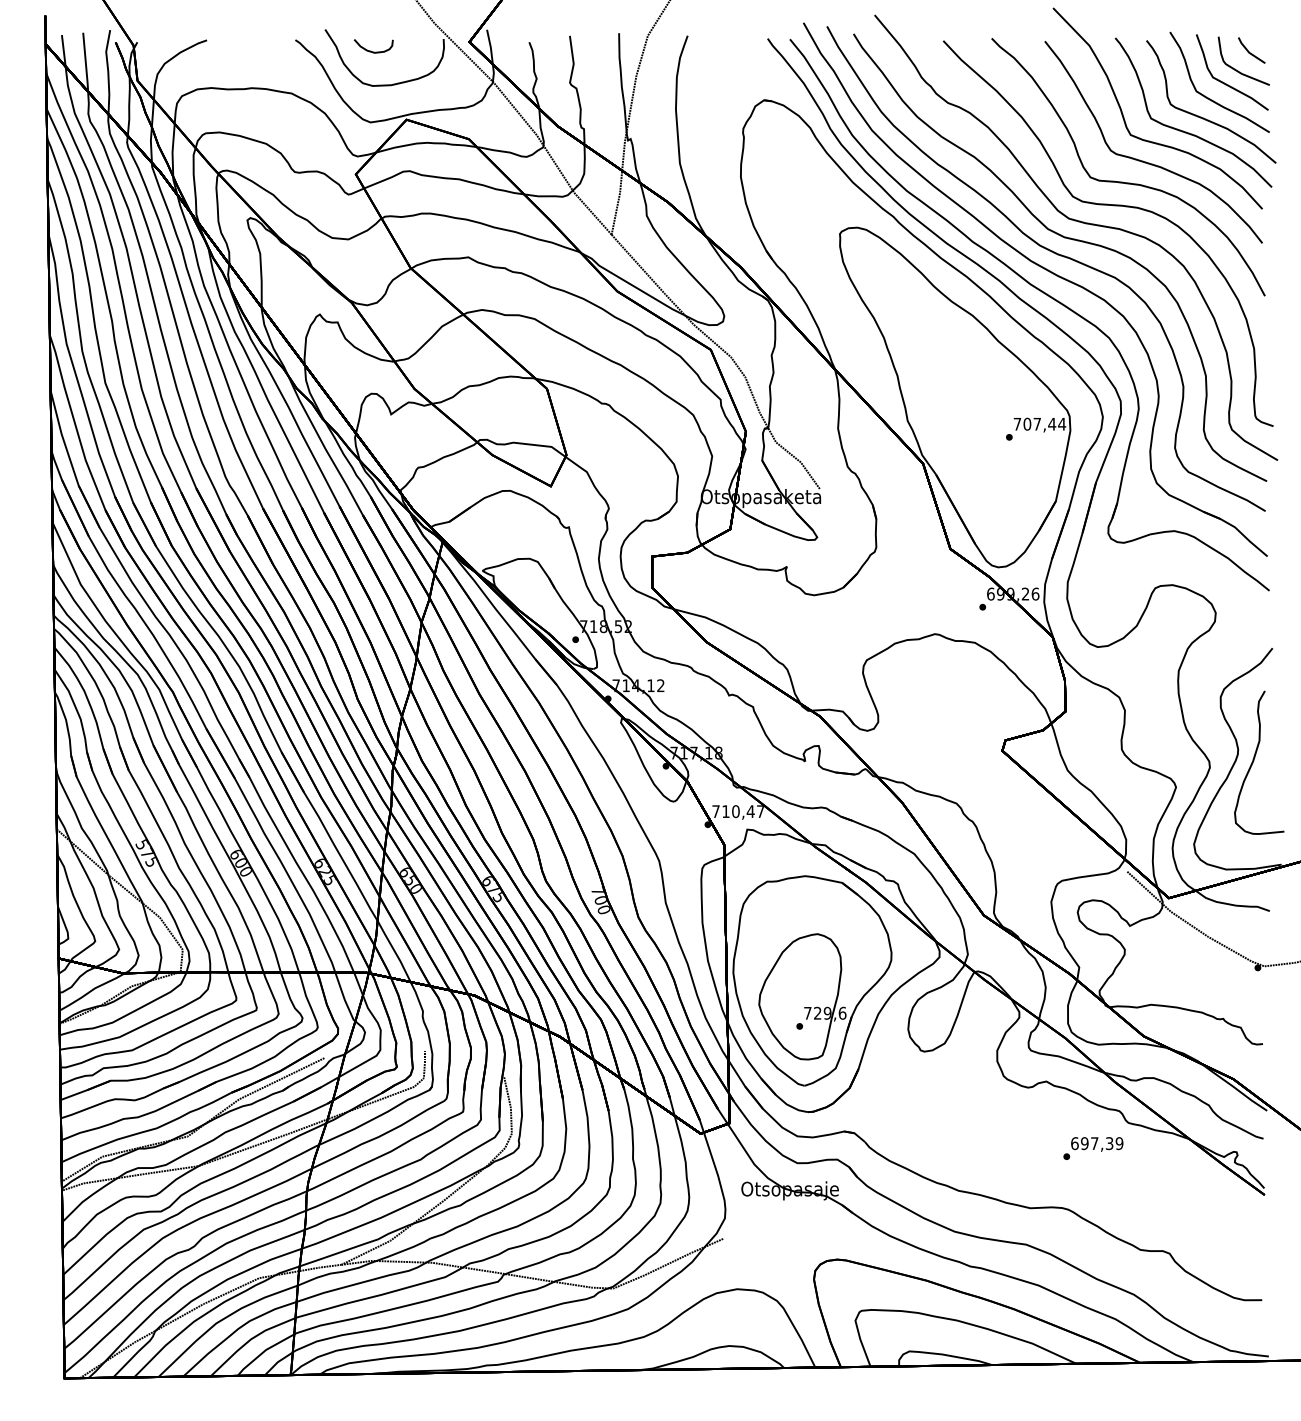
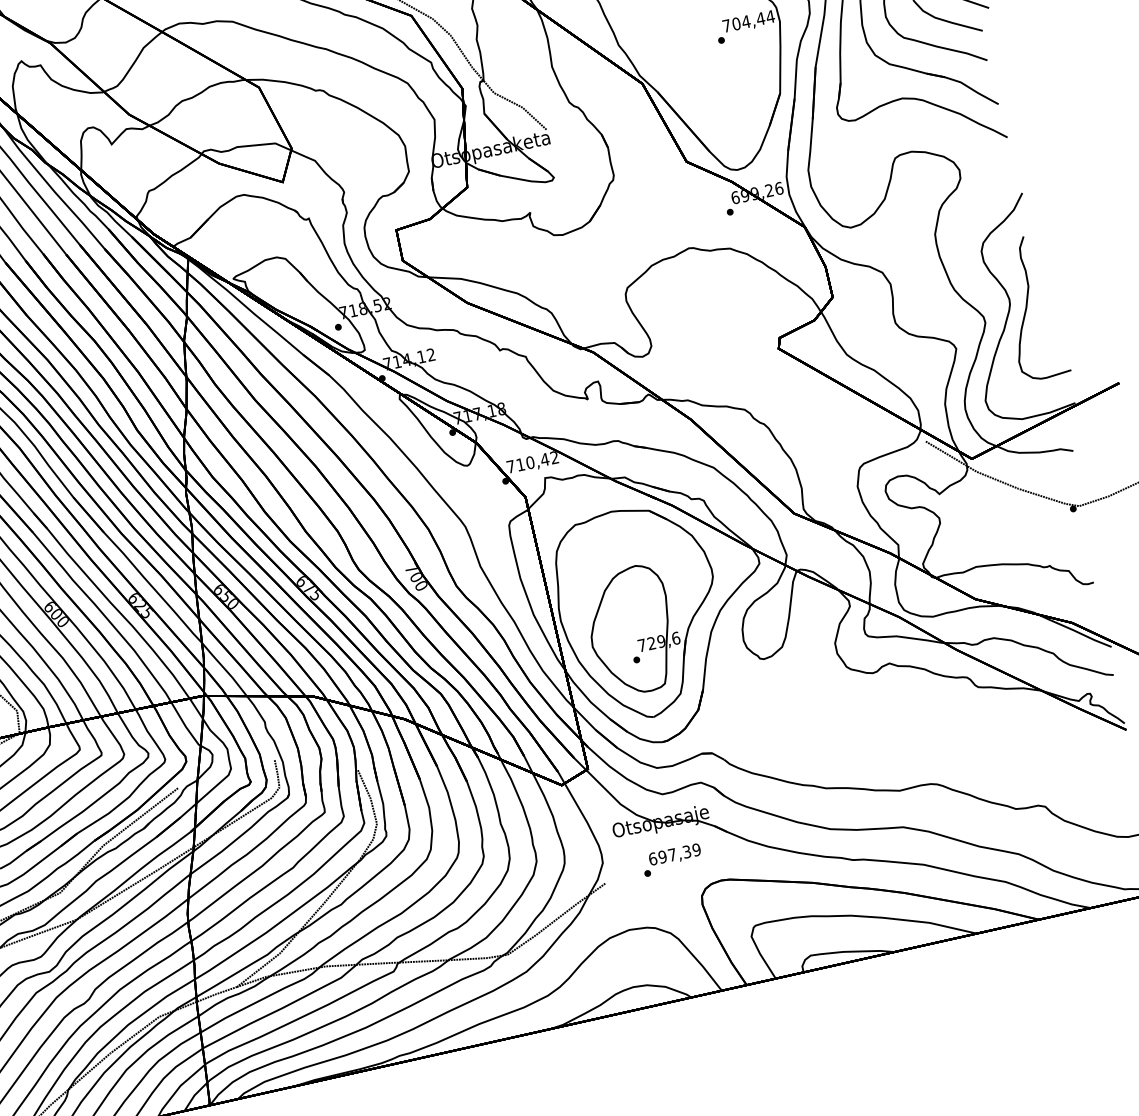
text: (1037, 424) -> (746, 22), 707,44 -> 704,44
text: (760, 811) -> (554, 457), 710,47 -> 710,42
text: (1093, 1148) -> (672, 860), moved

